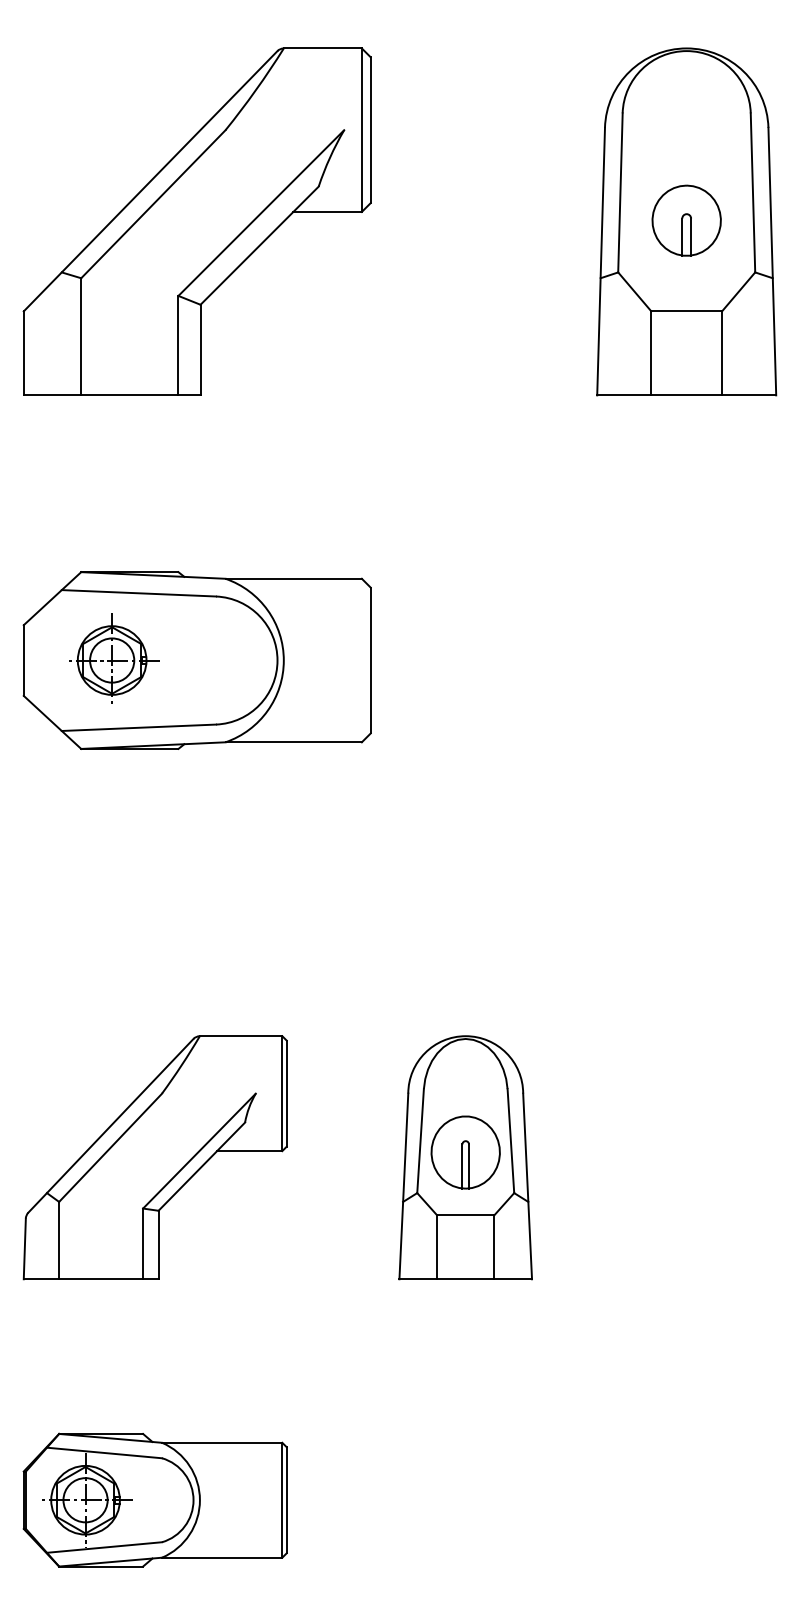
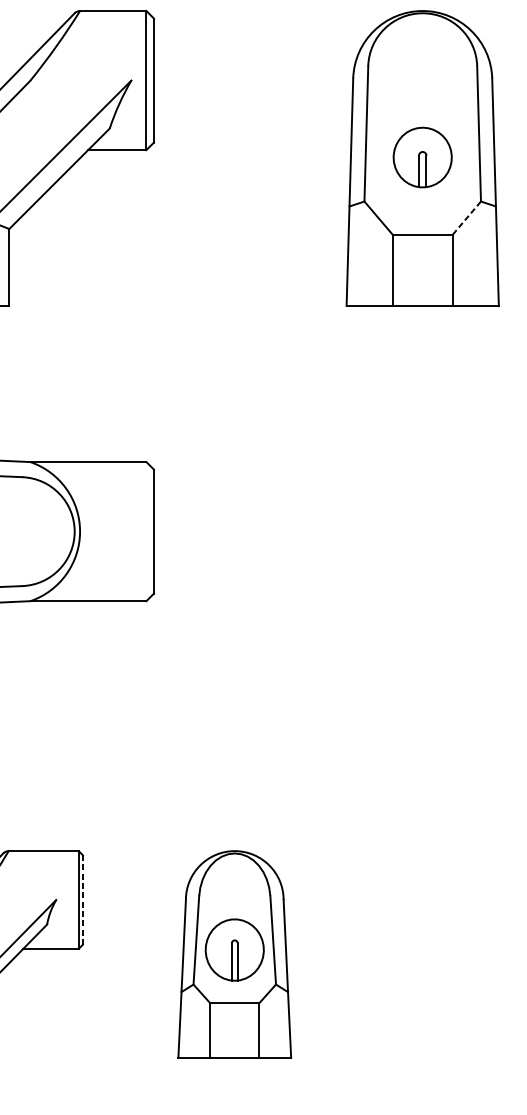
line: (738, 291) -> (466, 217), solid -> dashed
line: (286, 1093) -> (82, 899), solid -> dashed

